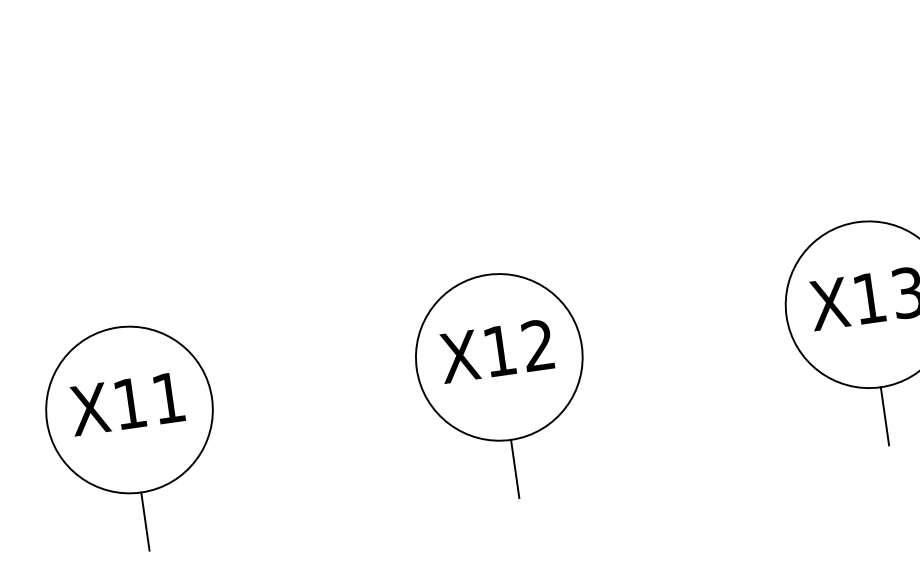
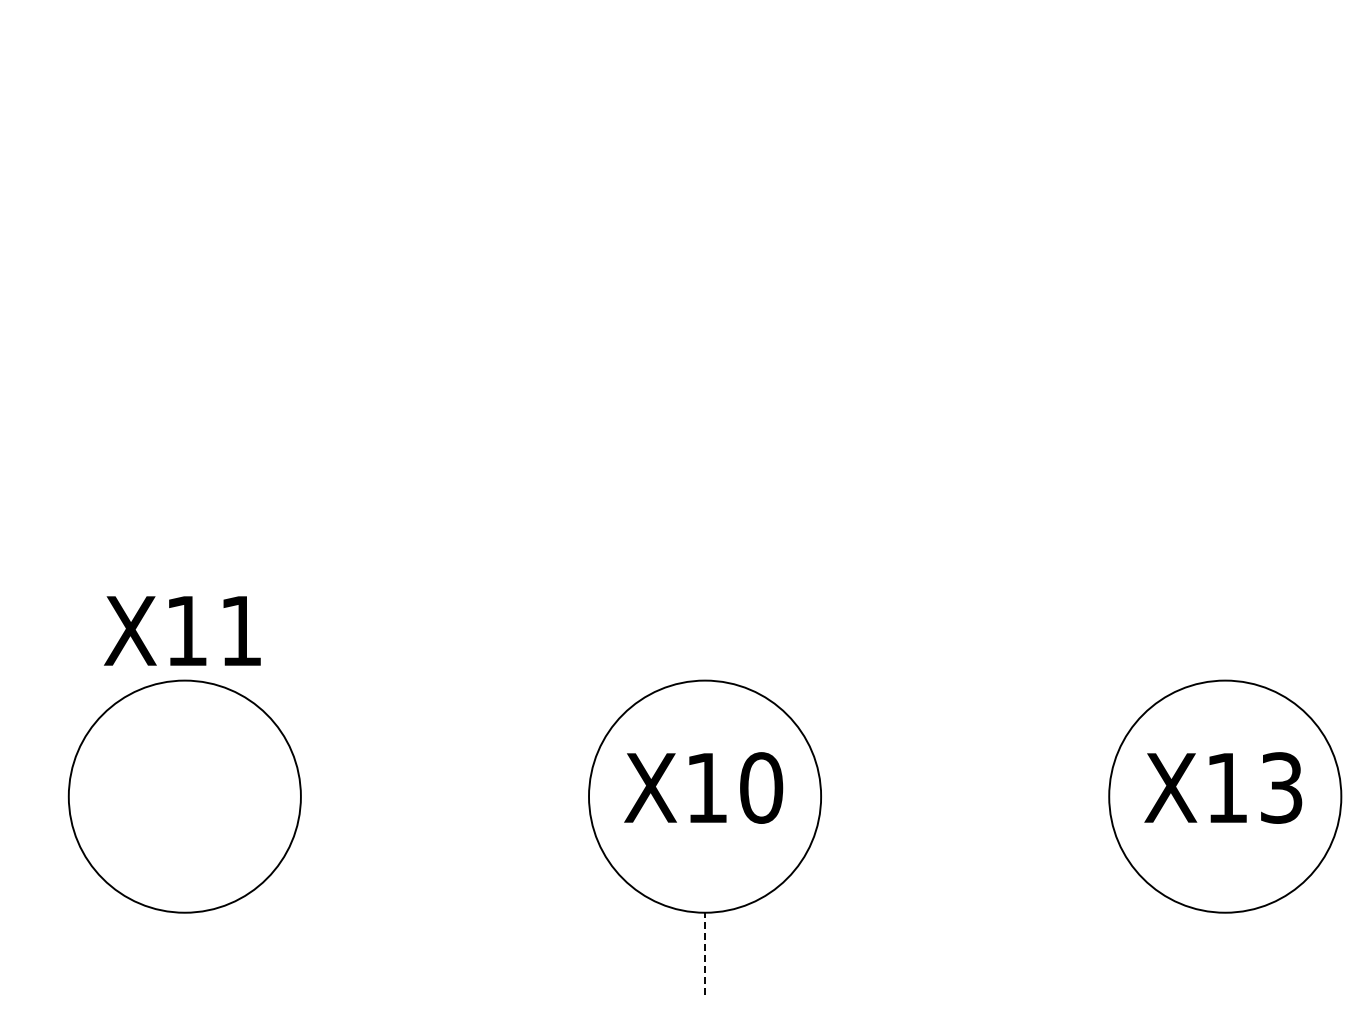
text: (538, 345) -> (761, 787), X12 -> X10
text: (126, 403) -> (182, 630), moved
line: (885, 416) -> (1225, 953), removed
line: (515, 468) -> (705, 953), solid -> dashed
line: (145, 521) -> (184, 953), removed

